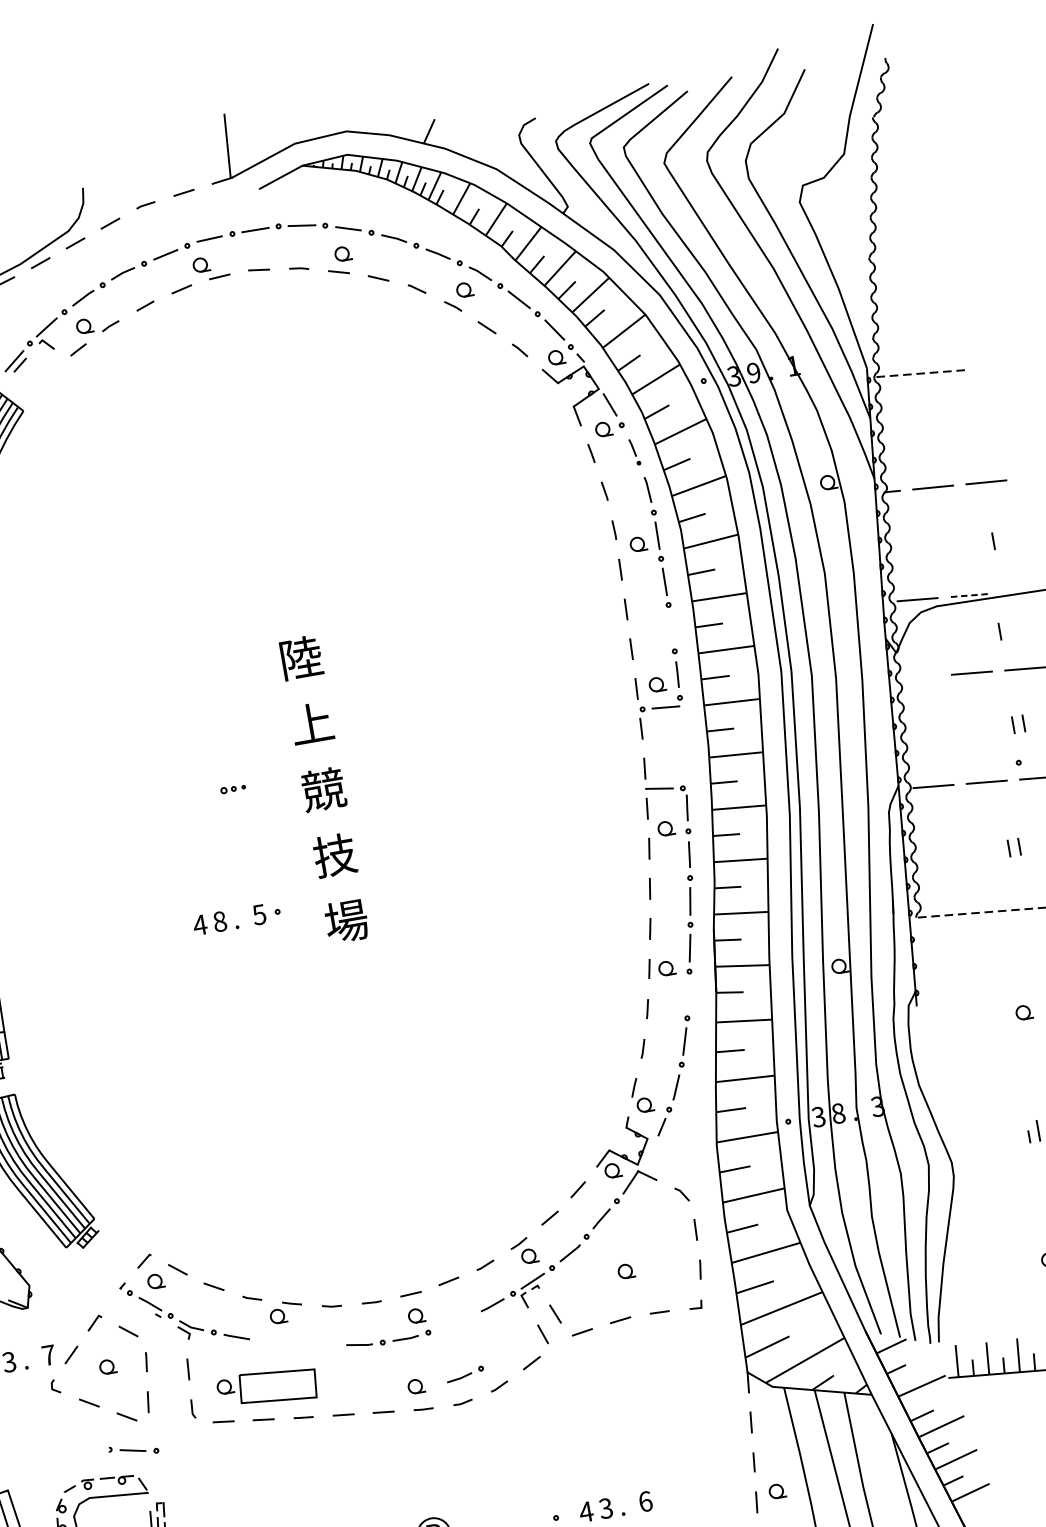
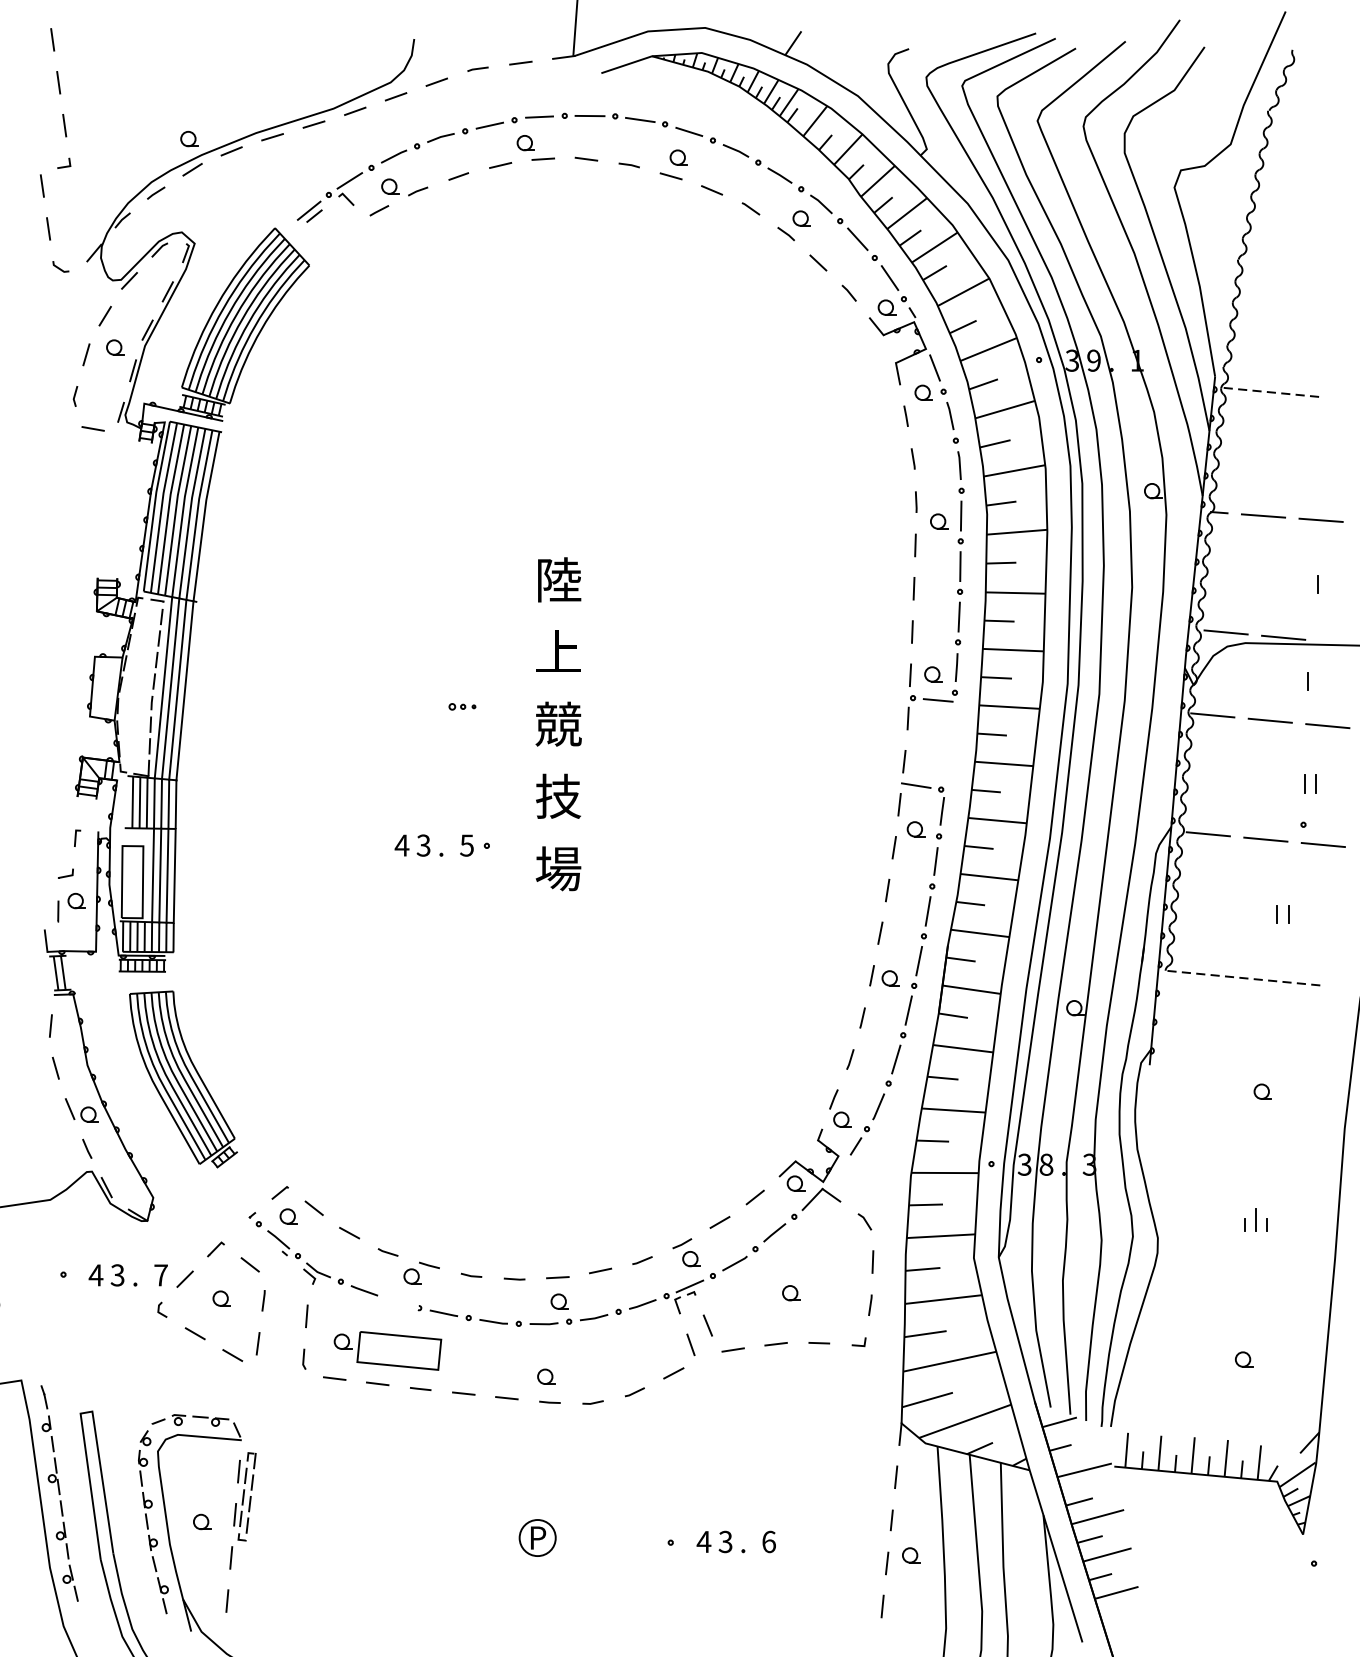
part: (634, 451) -> (952, 422), size x1.43
line: (970, 595) -> (1283, 637), dashed -> solid
line: (671, 627) -> (958, 616), added
line: (918, 677) -> (1212, 715), added
text: (219, 921) -> (423, 845), 8 -> 3
line: (688, 994) -> (908, 1010), added
part: (464, 1373) -> (600, 1314), moved
part: (133, 1449) -> (444, 1312), moved

